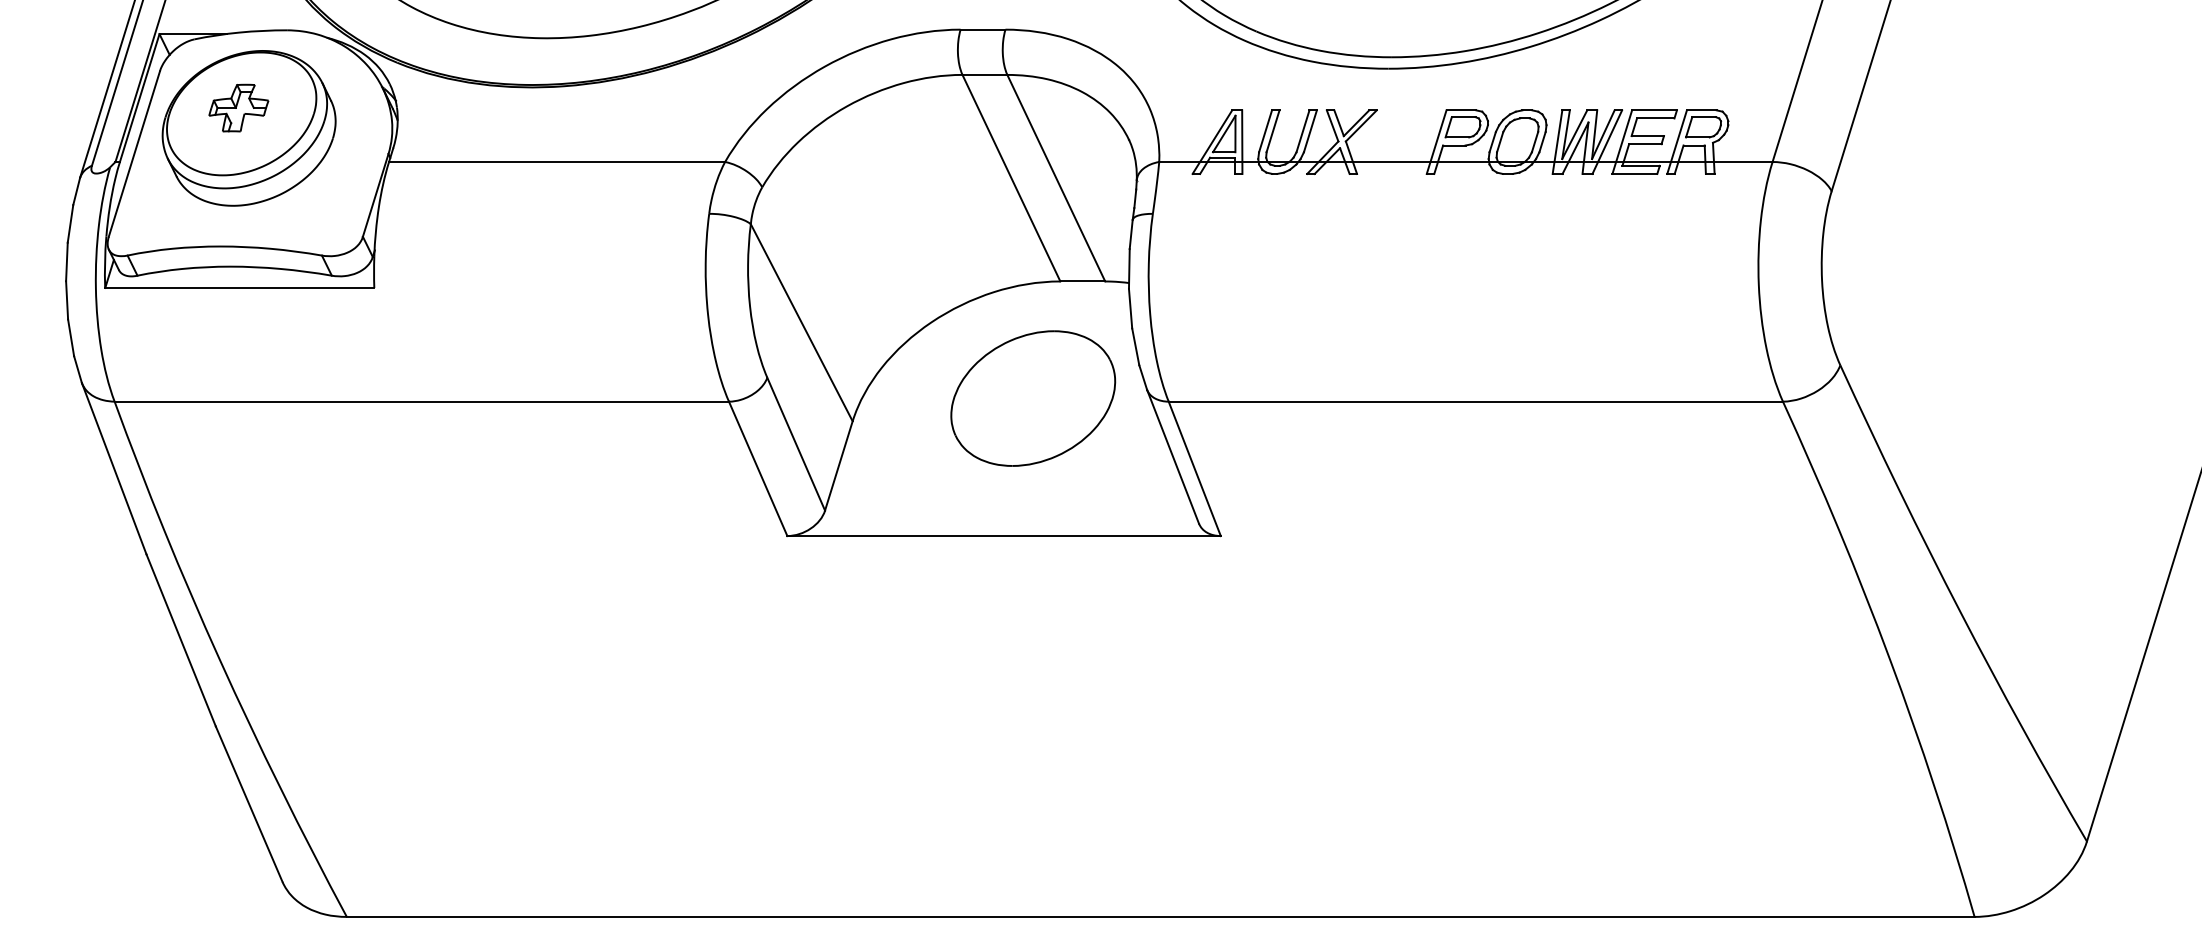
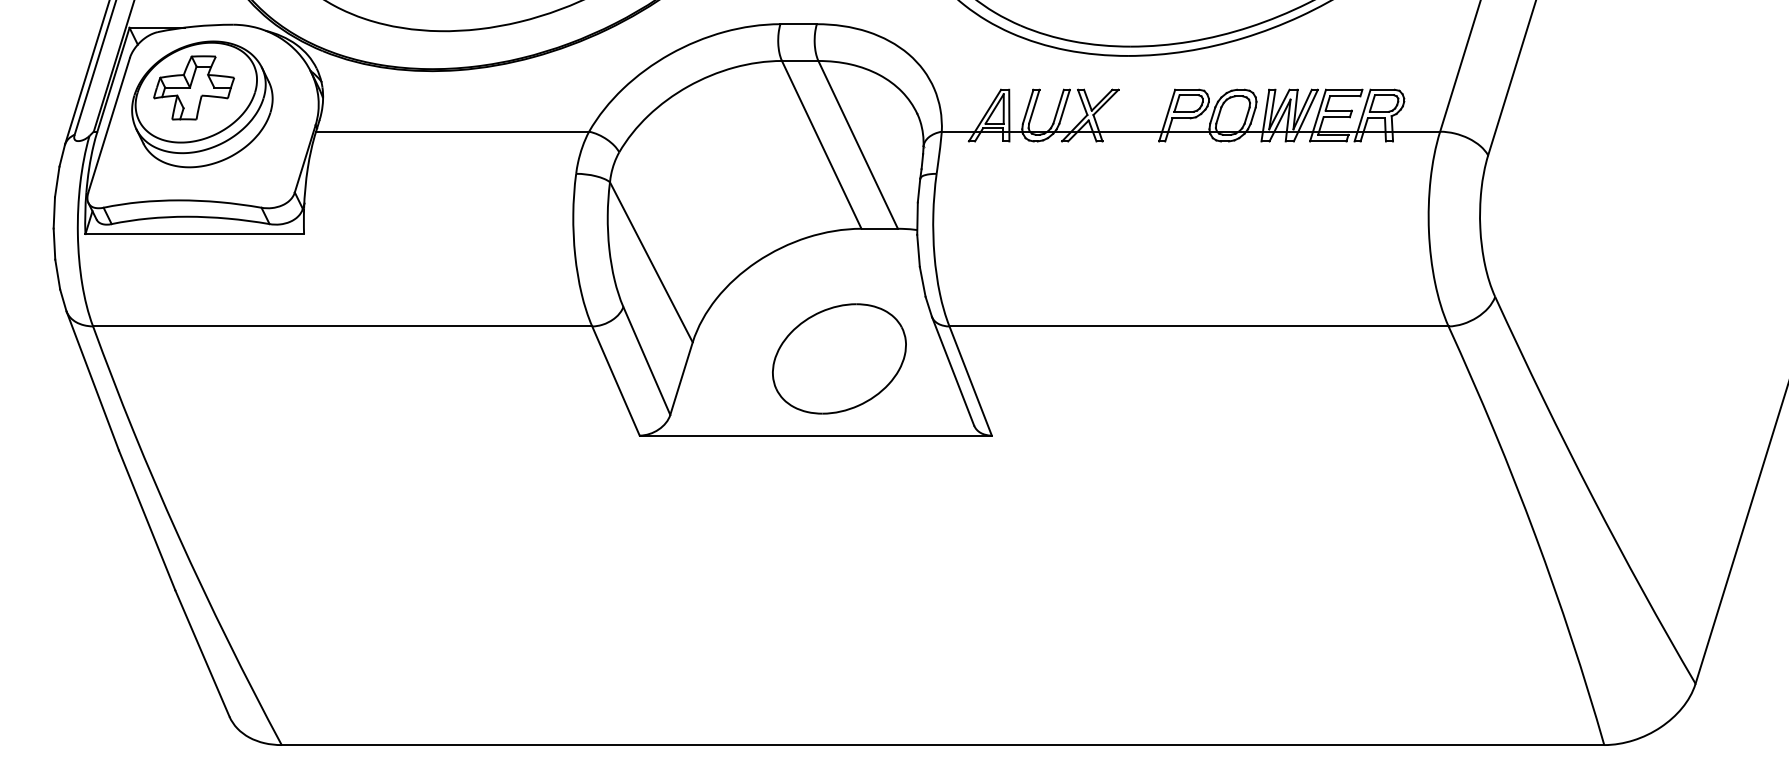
part: (238, 107) -> (193, 87), size x1.67
part: (1033, 398) -> (839, 358), moved

